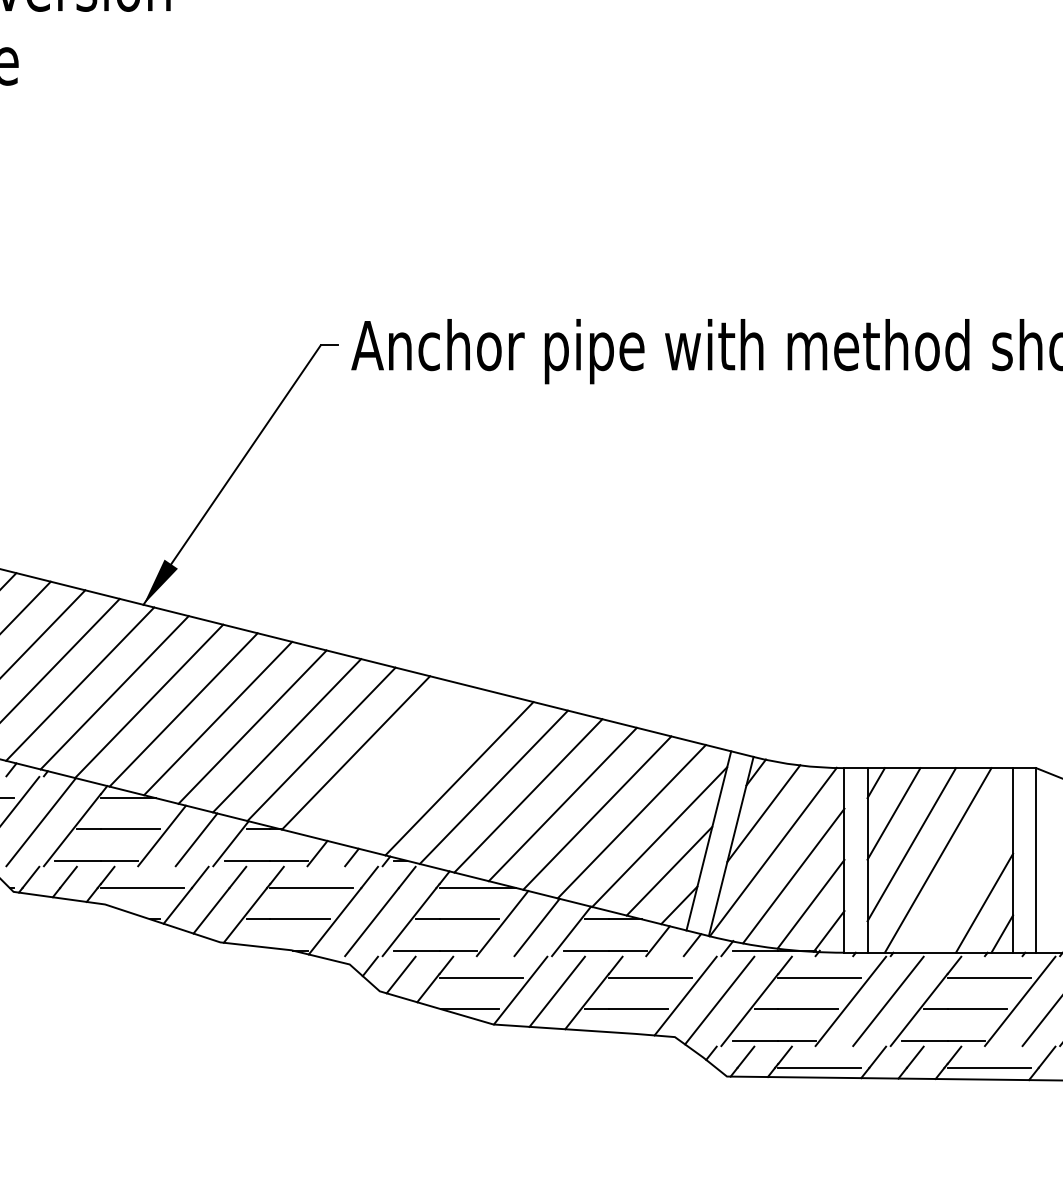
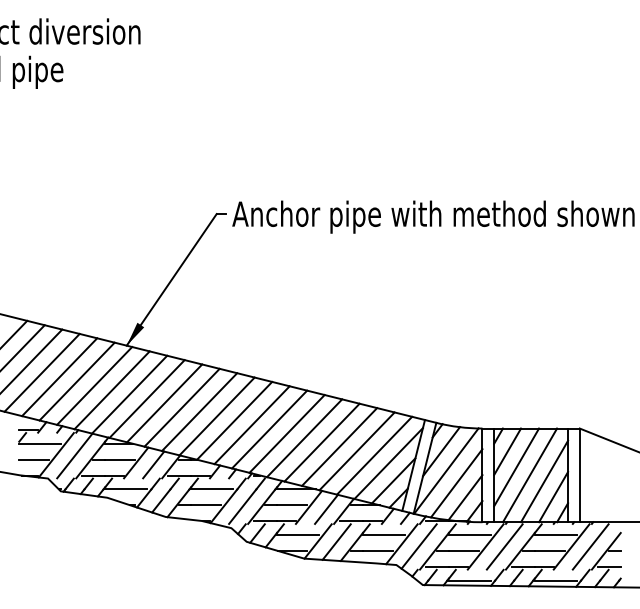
line: (389, 762) -> (251, 425), added
line: (424, 770) -> (269, 429), added
line: (966, 872) -> (544, 481), added

